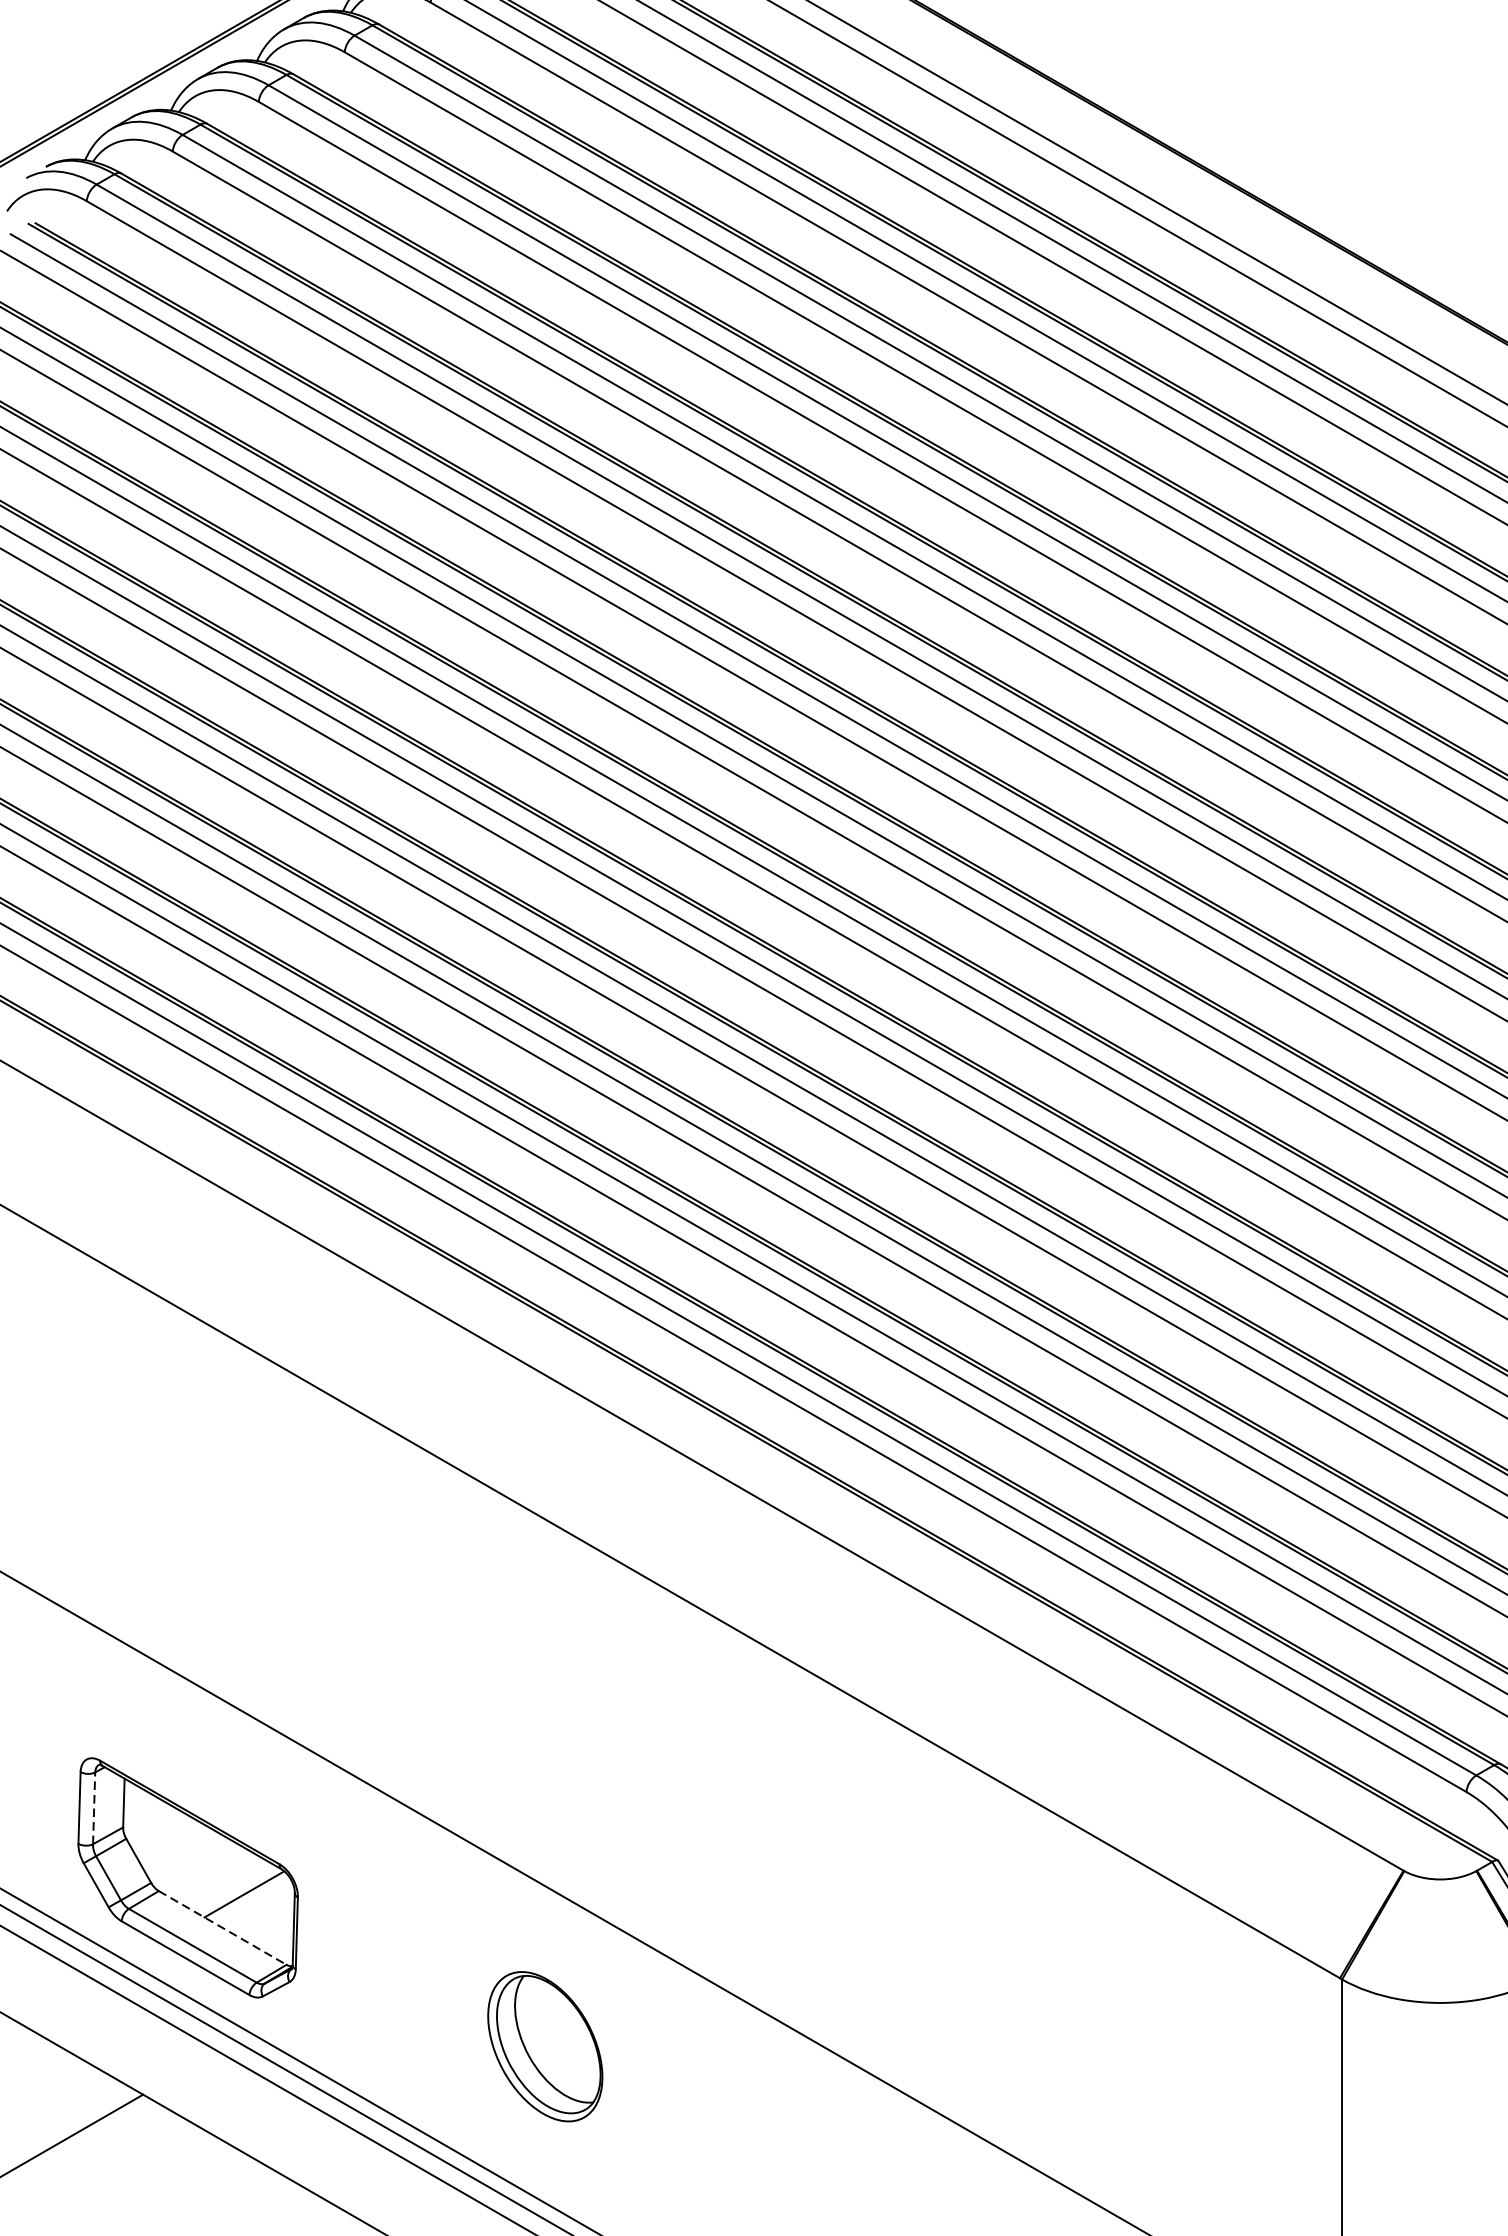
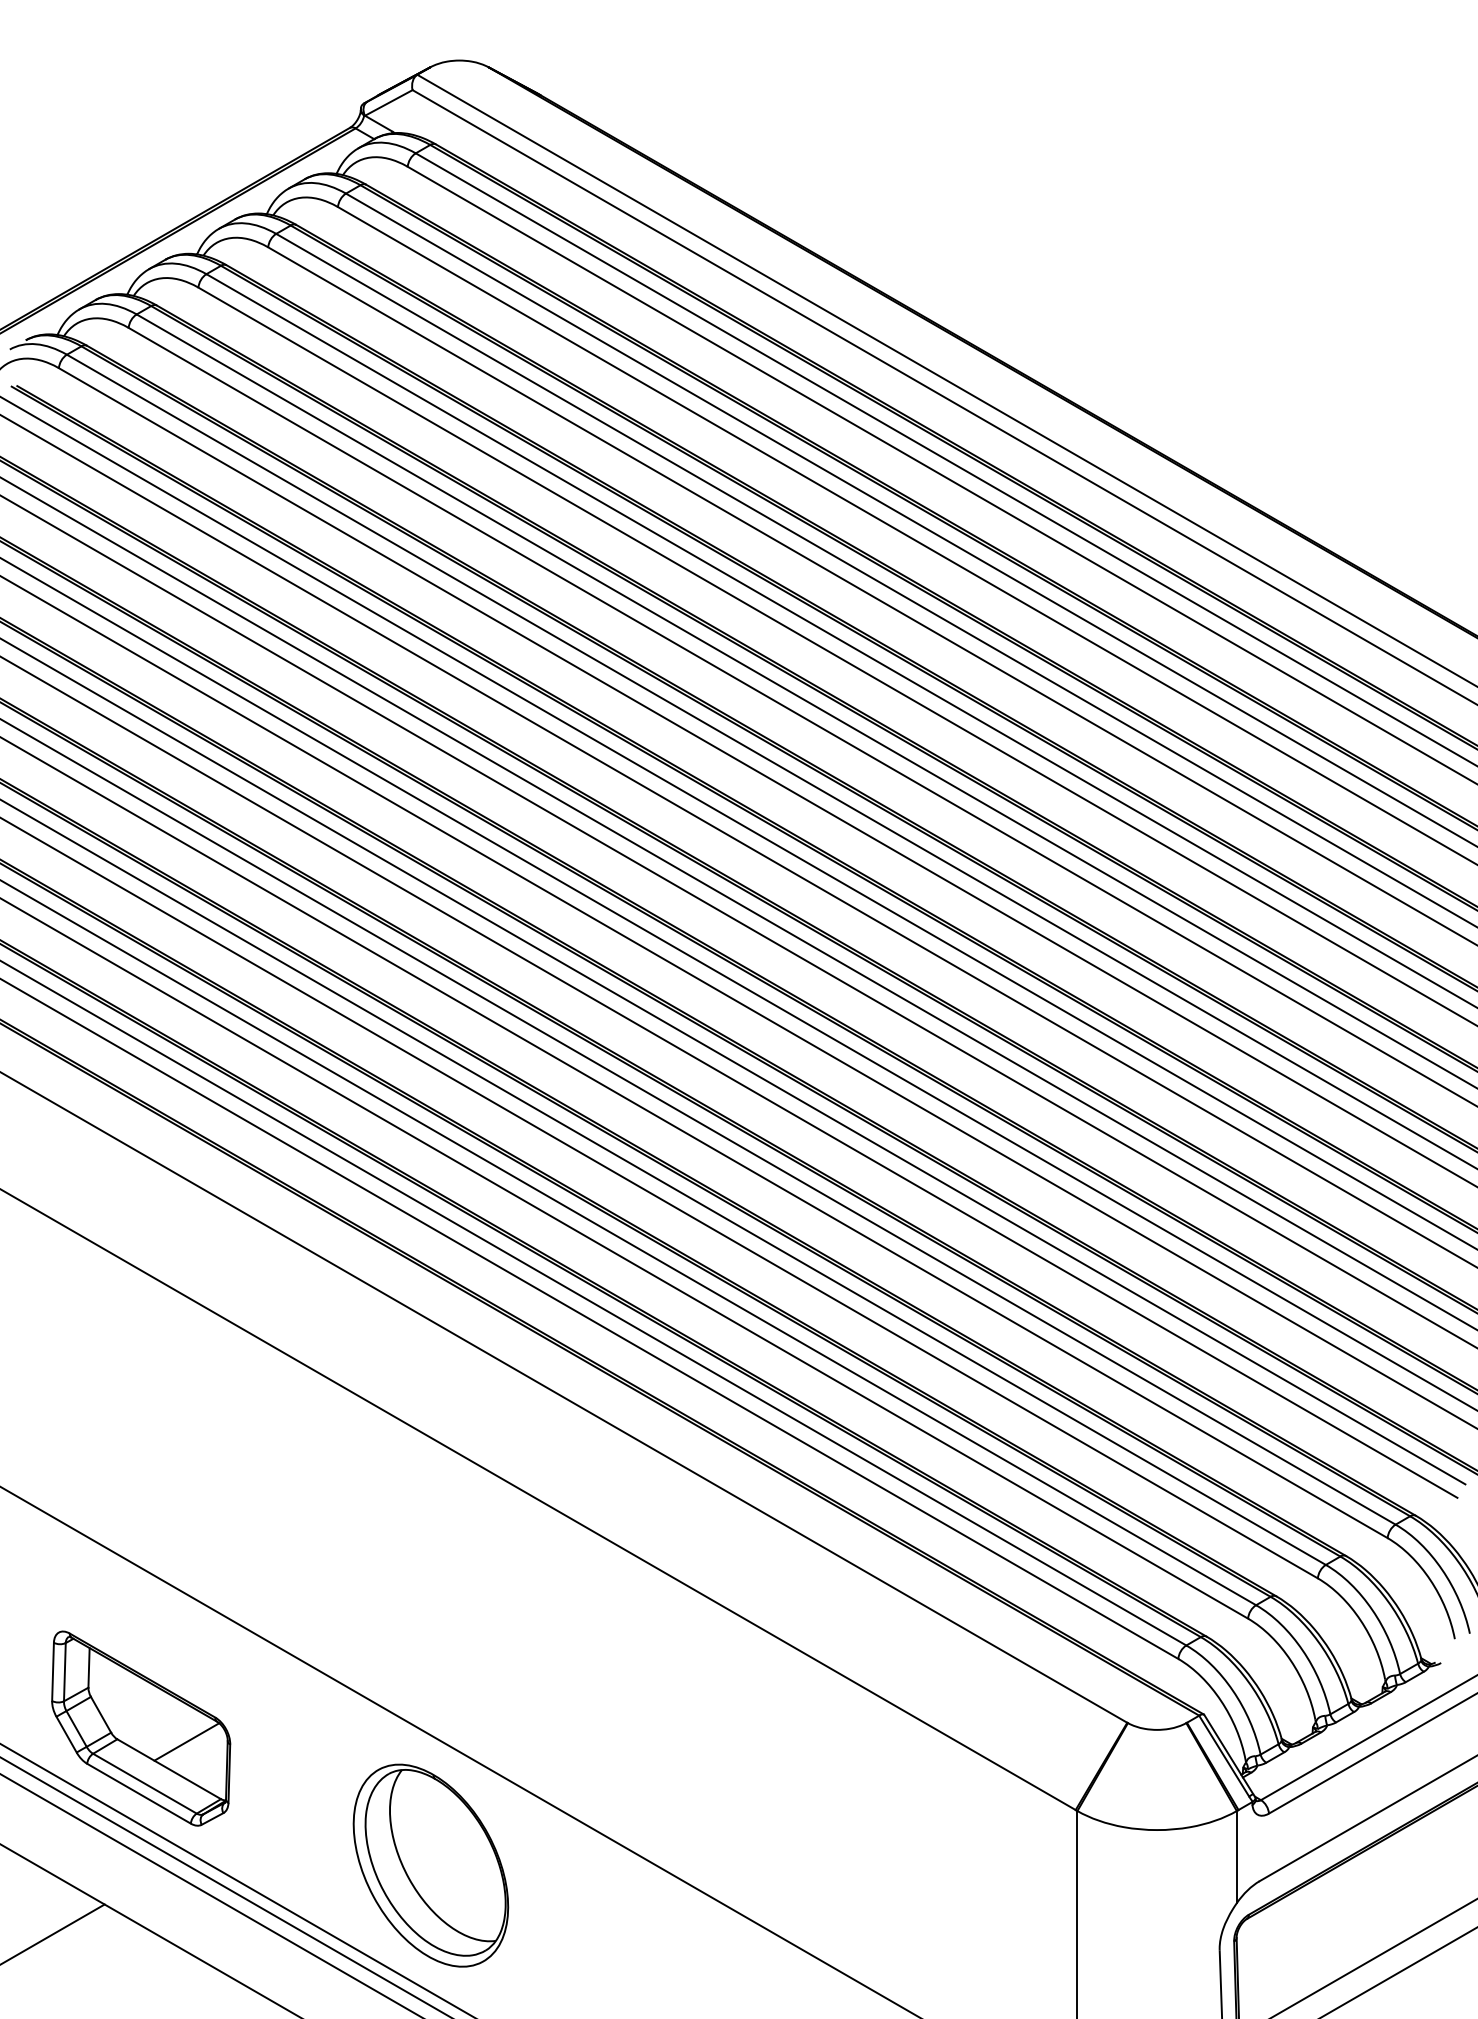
line: (93, 1807) -> (64, 1671), dashed -> solid
line: (223, 1928) -> (169, 1769), dashed -> solid
part: (544, 2046) -> (430, 1865), size x1.67

